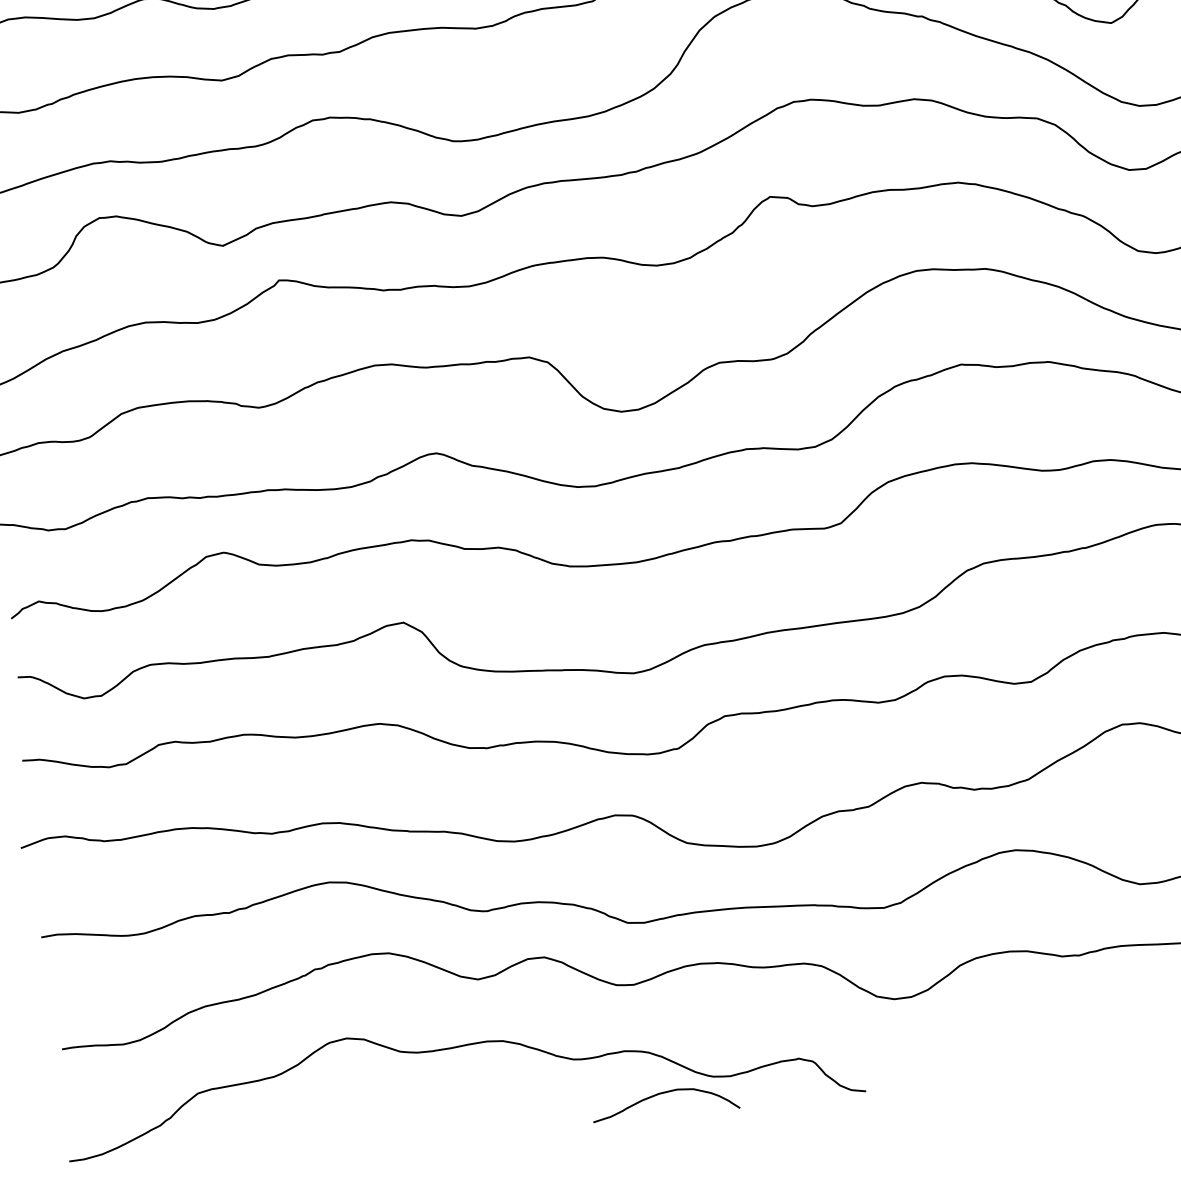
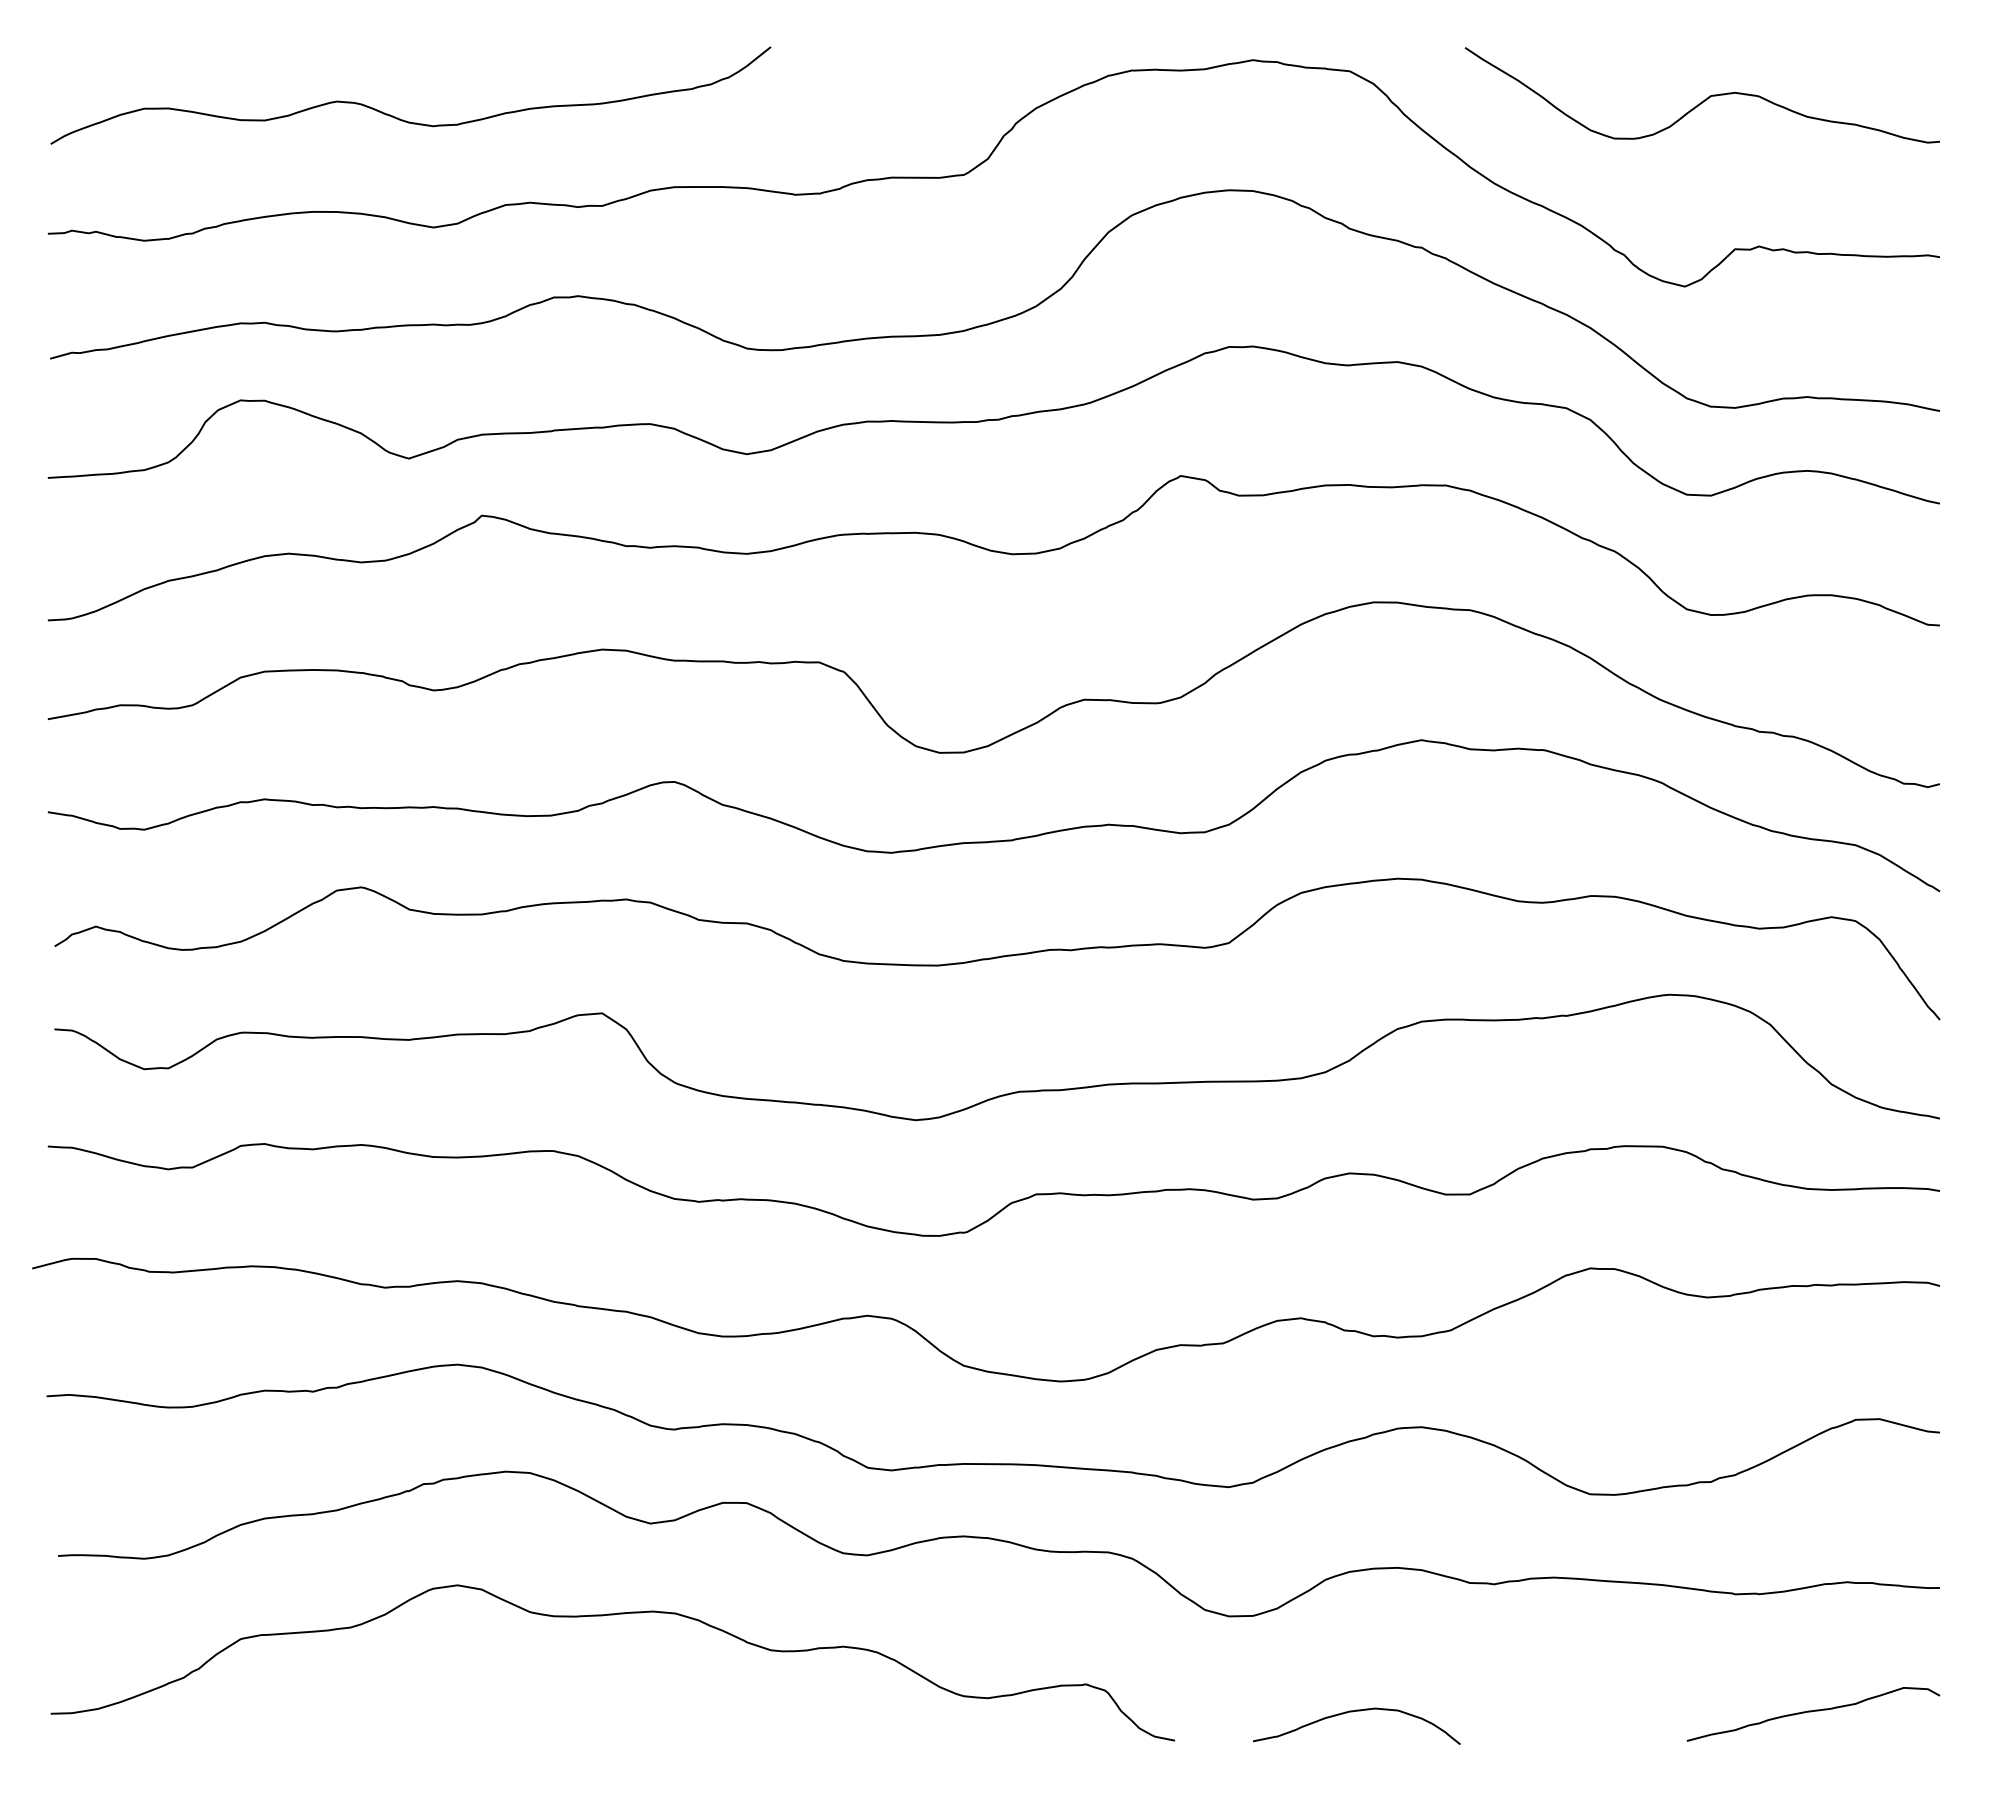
curve: (661, 1094) -> (1352, 1712), moved

